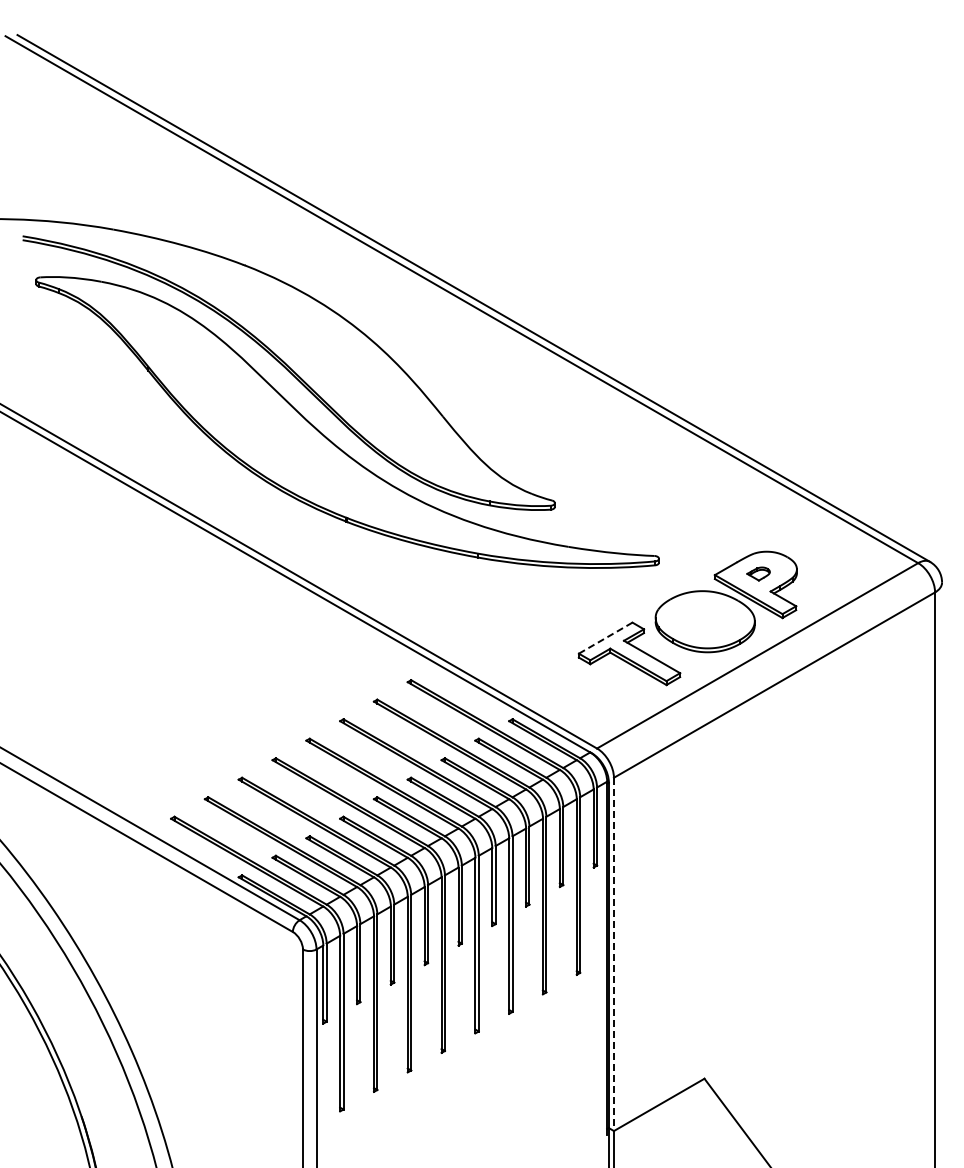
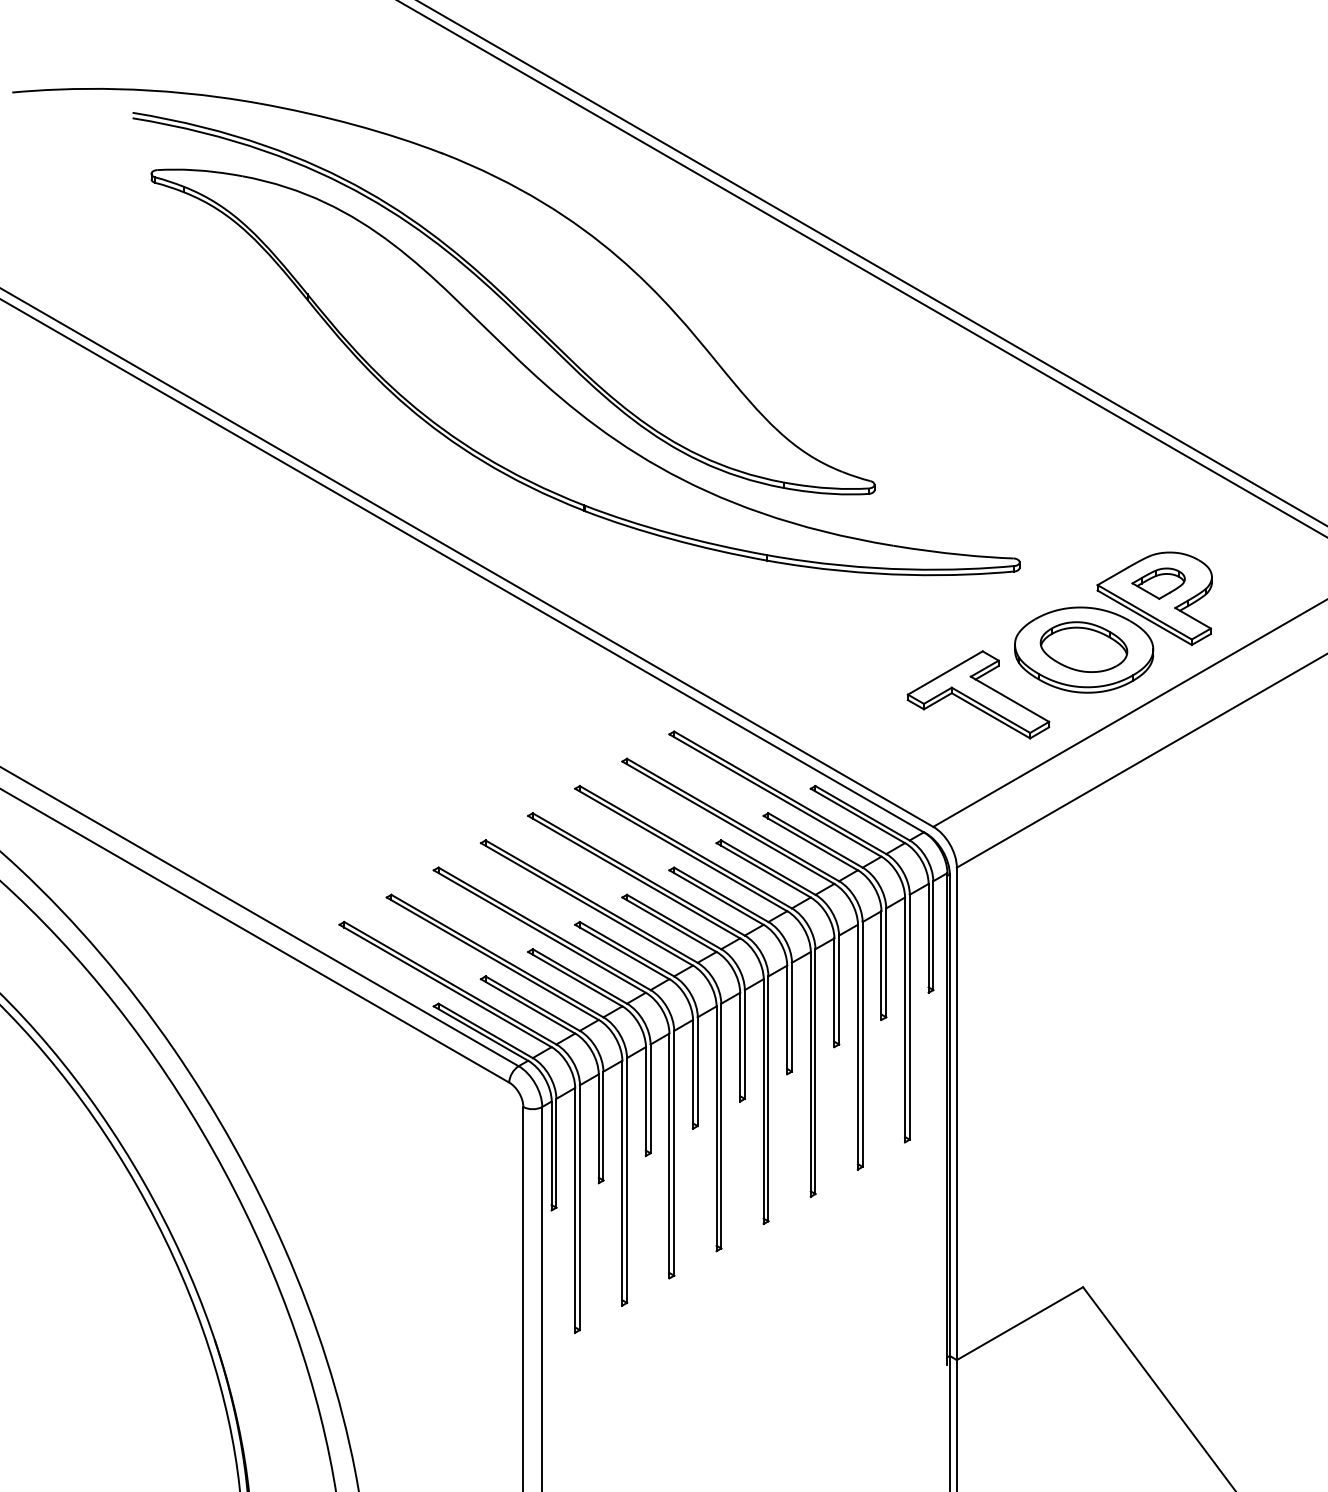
part: (758, 573) -> (1158, 582), size x1.67
part: (705, 619) -> (1084, 647), added
line: (605, 638) -> (945, 673), dashed -> solid
line: (613, 954) -> (956, 1114), dashed -> solid

